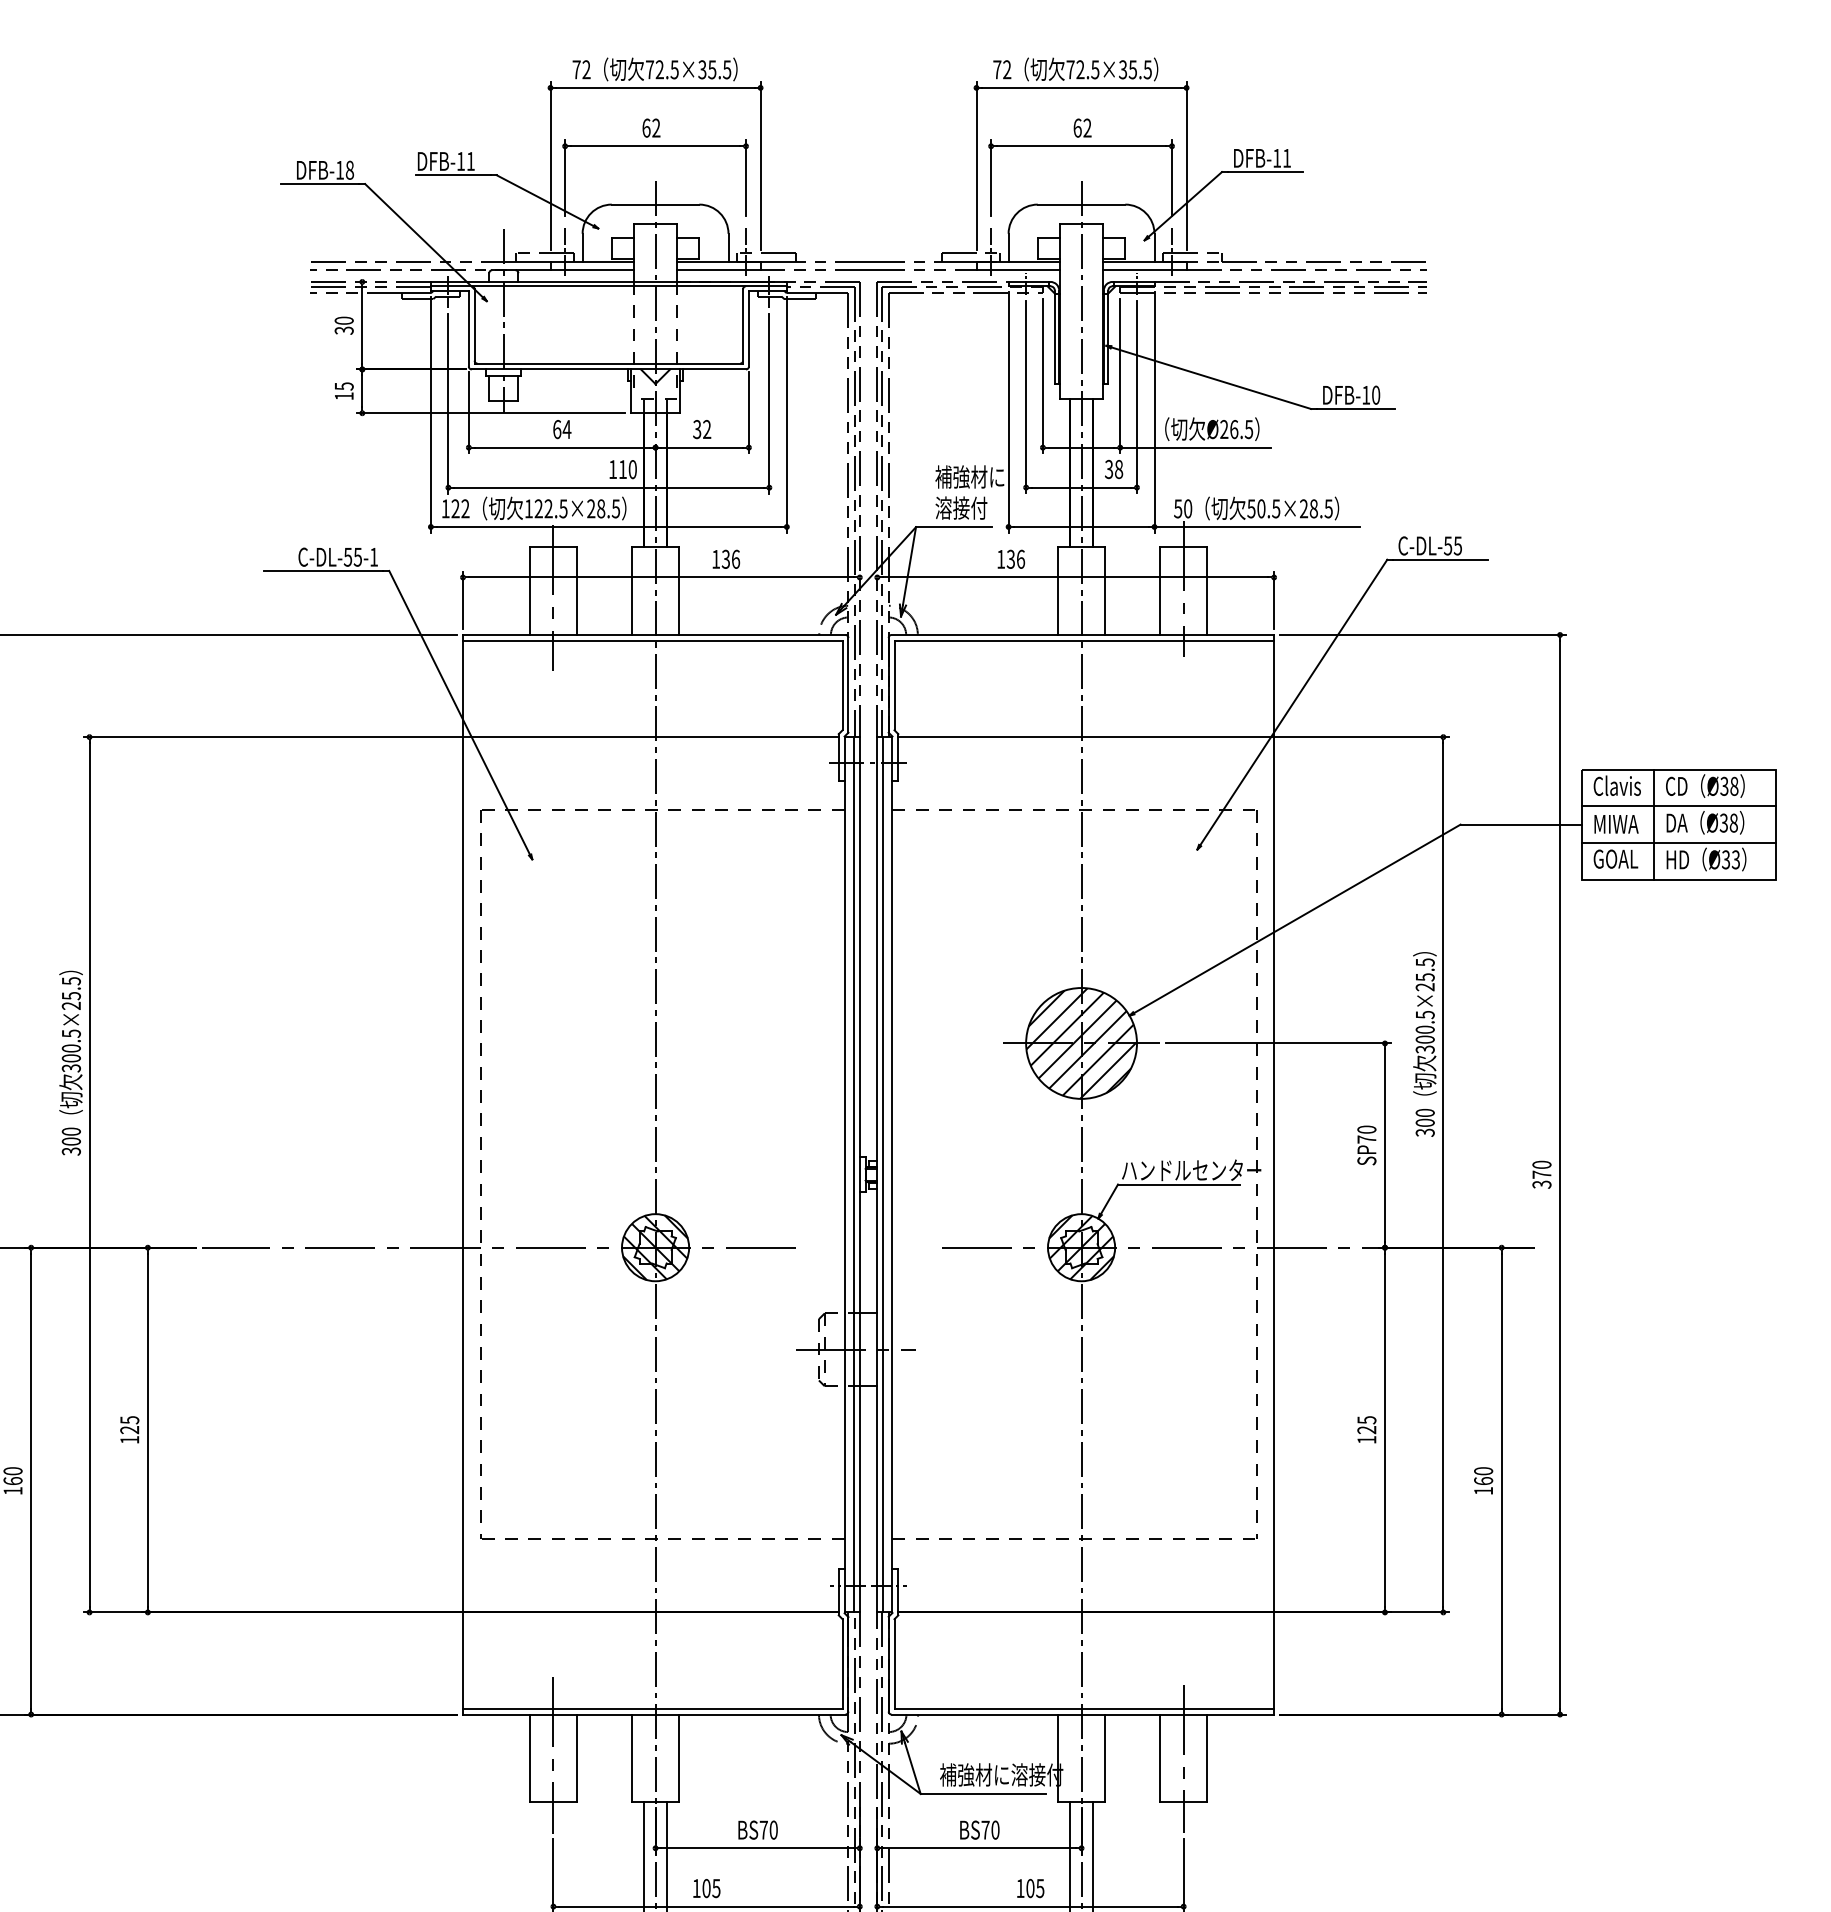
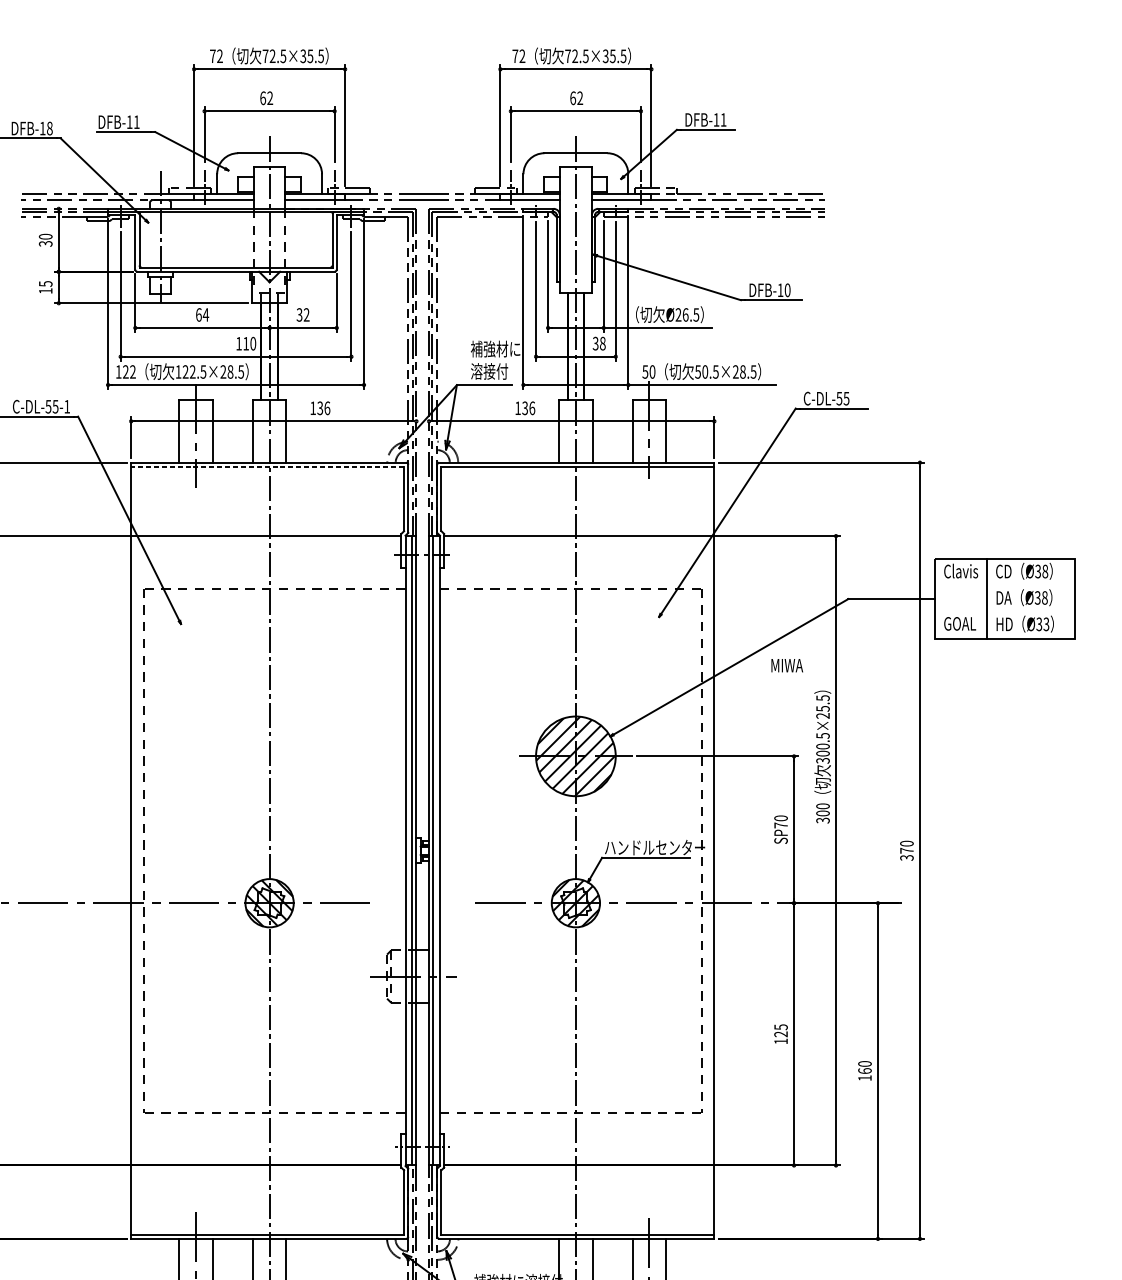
line: (652, 640) -> (267, 466), solid -> dashed
line: (1678, 806) -> (1005, 586), removed
text: (1616, 824) -> (787, 665), moved
line: (1678, 842) -> (1005, 611), removed

